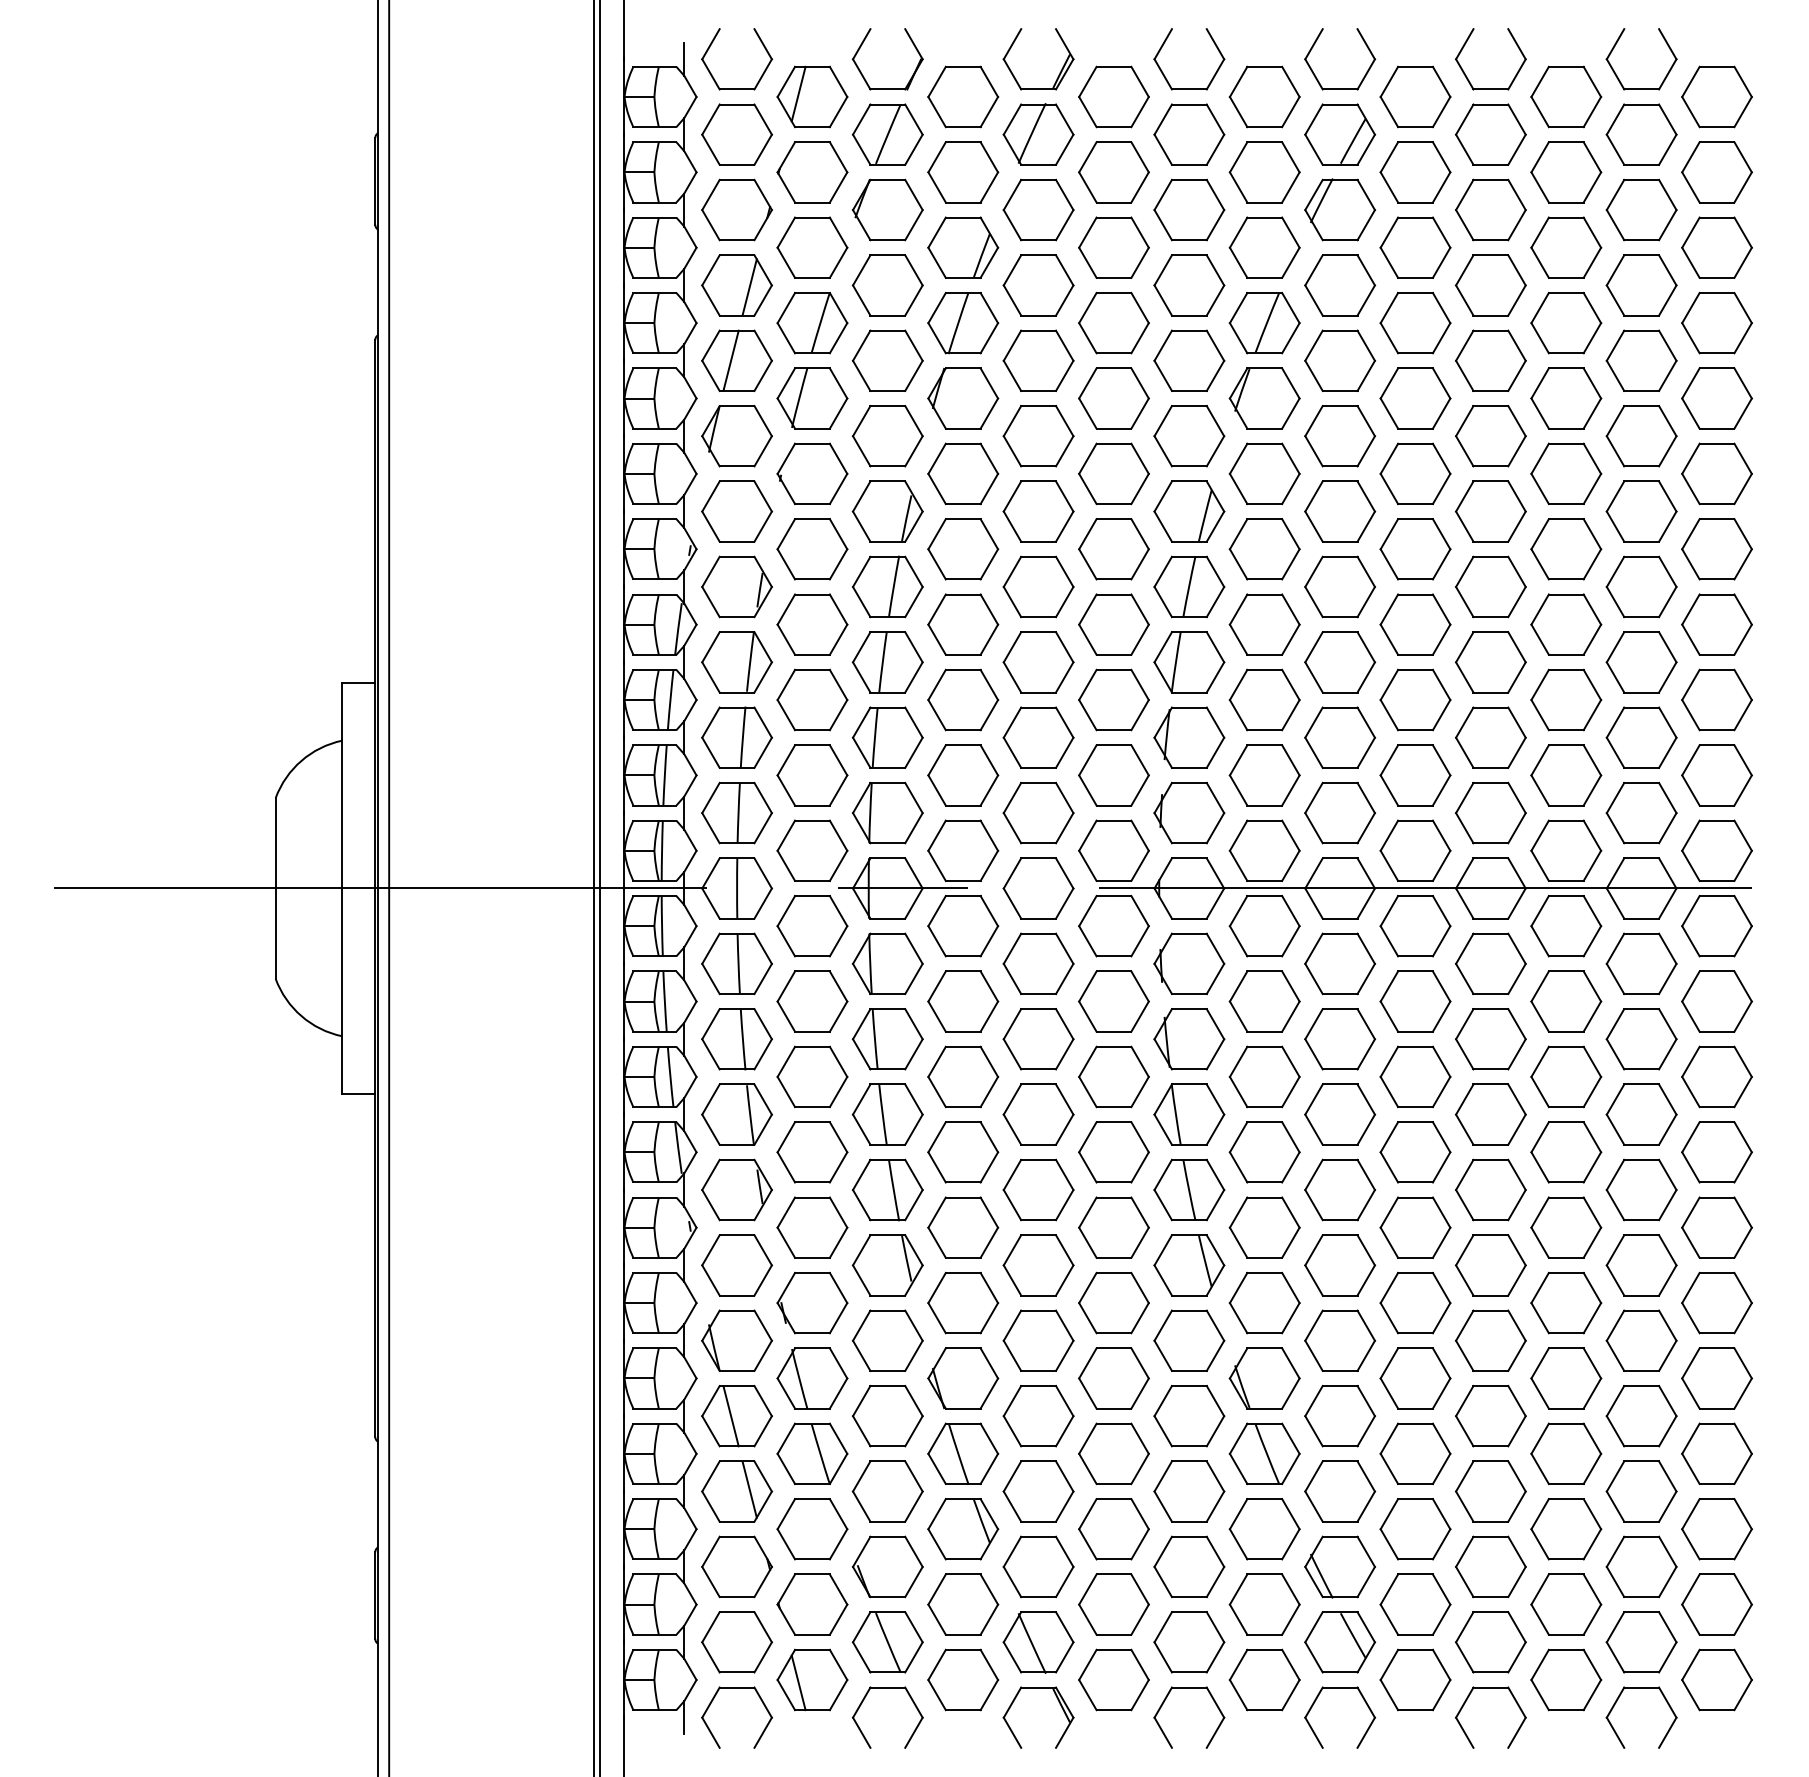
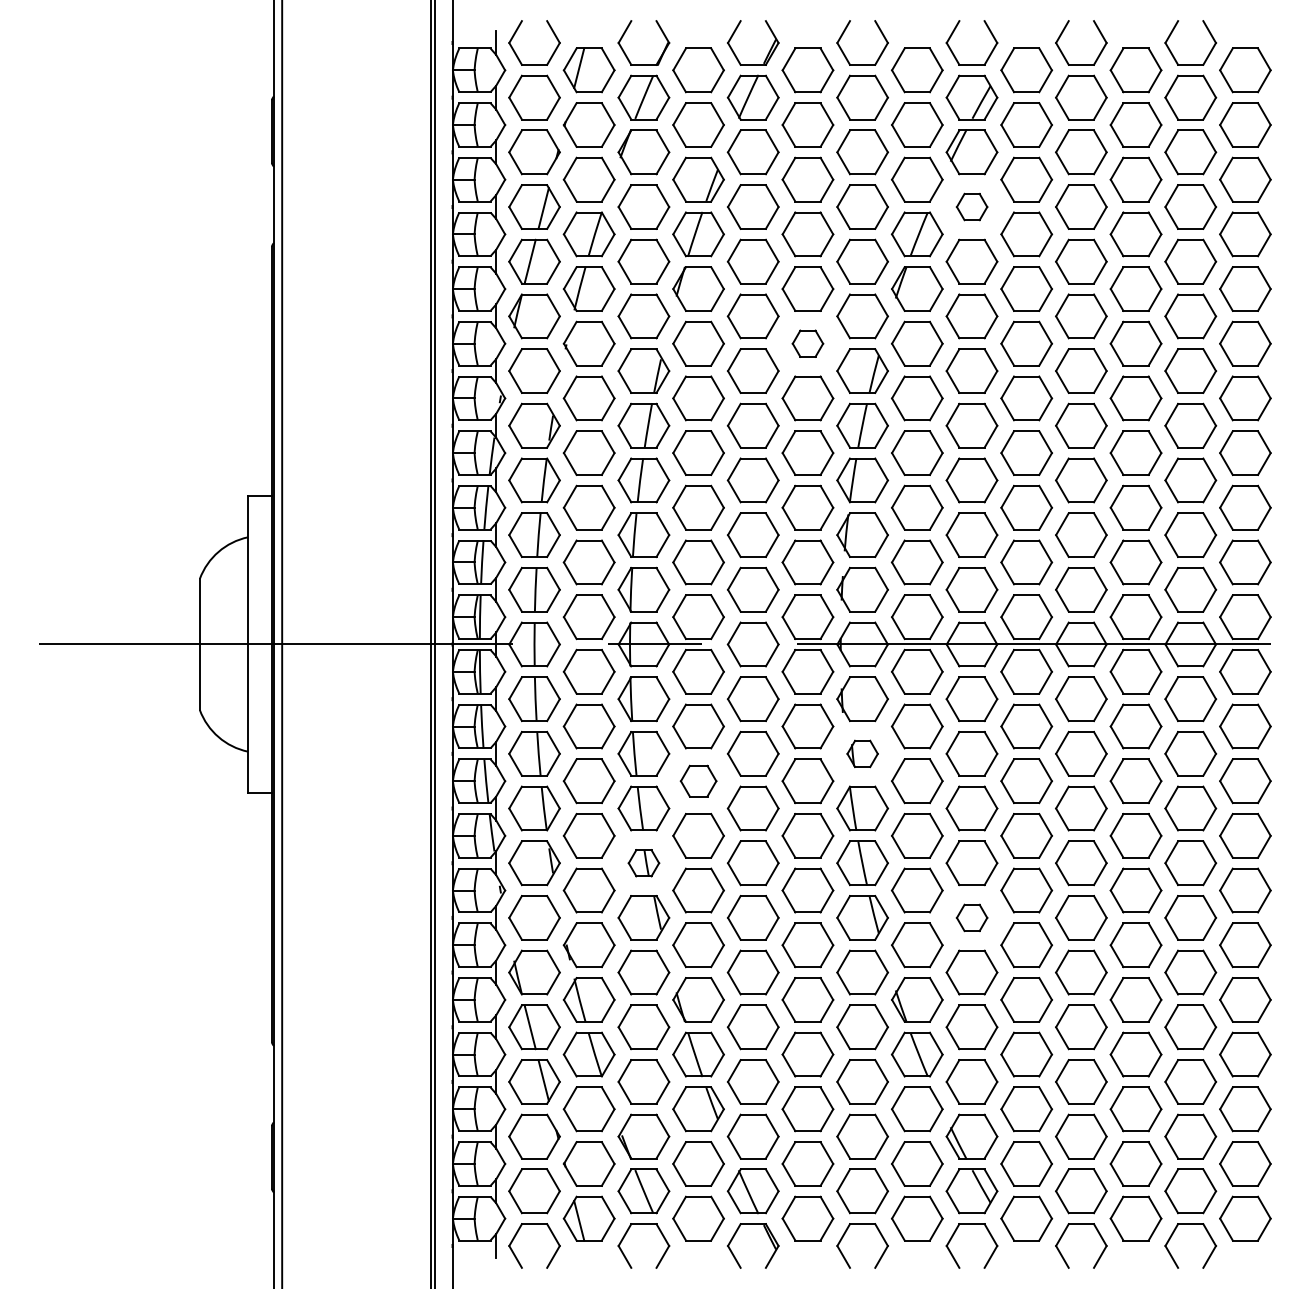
part: (1340, 285) -> (972, 207), size x0.6
part: (1113, 473) -> (807, 343), size x0.6
part: (1189, 1039) -> (862, 754), size x0.6
part: (963, 1076) -> (698, 780), size x0.7
part: (887, 1189) -> (643, 862), size x0.6
part: (1340, 1265) -> (972, 917), size x0.6

